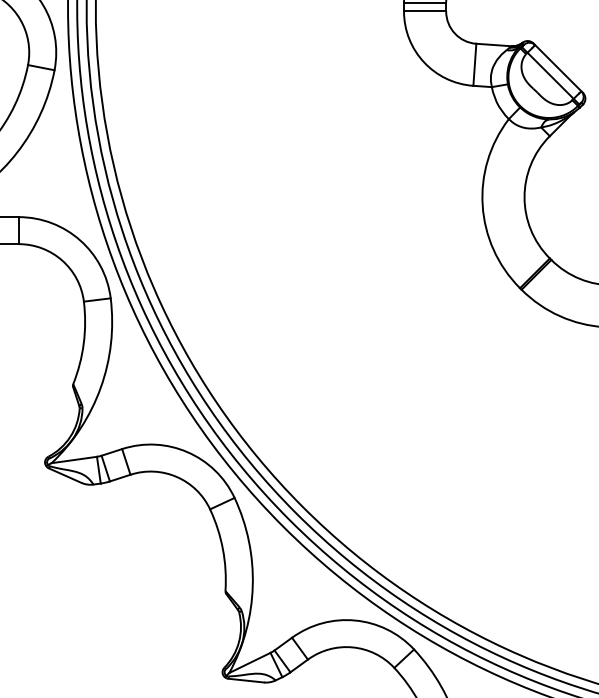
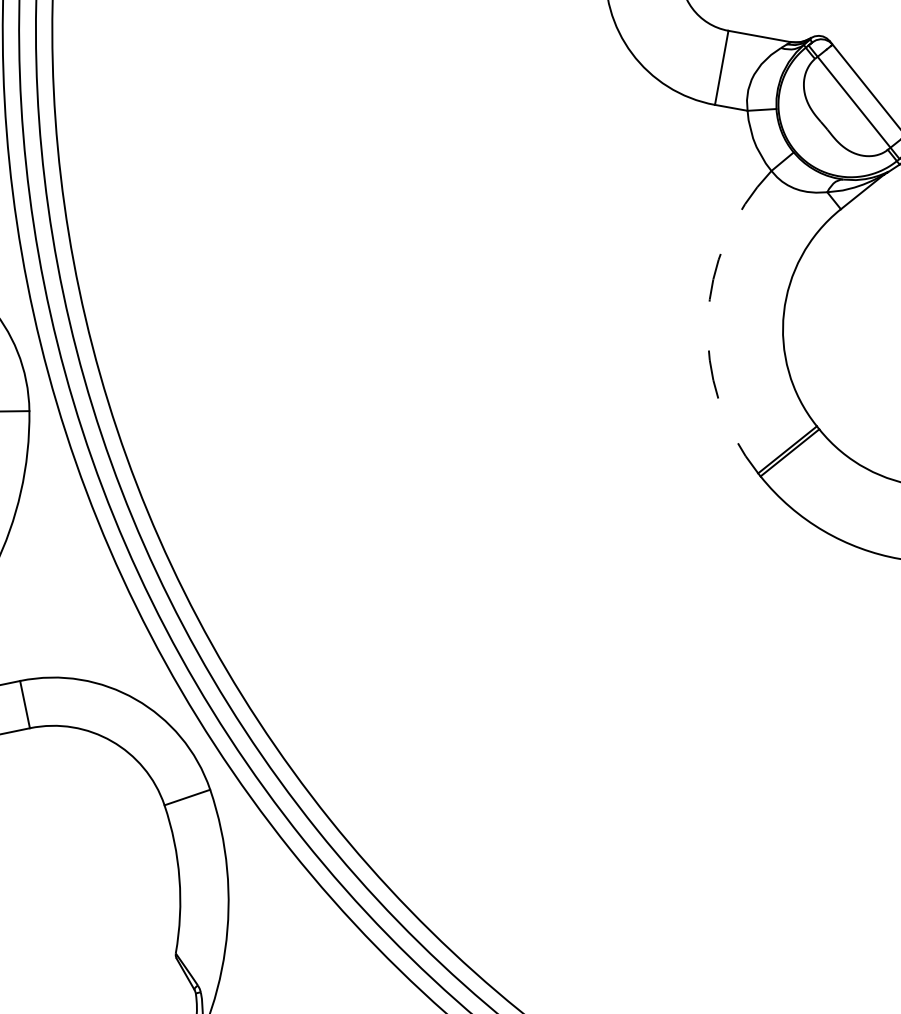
arc: (482, 205) -> (707, 319), solid -> dashed

